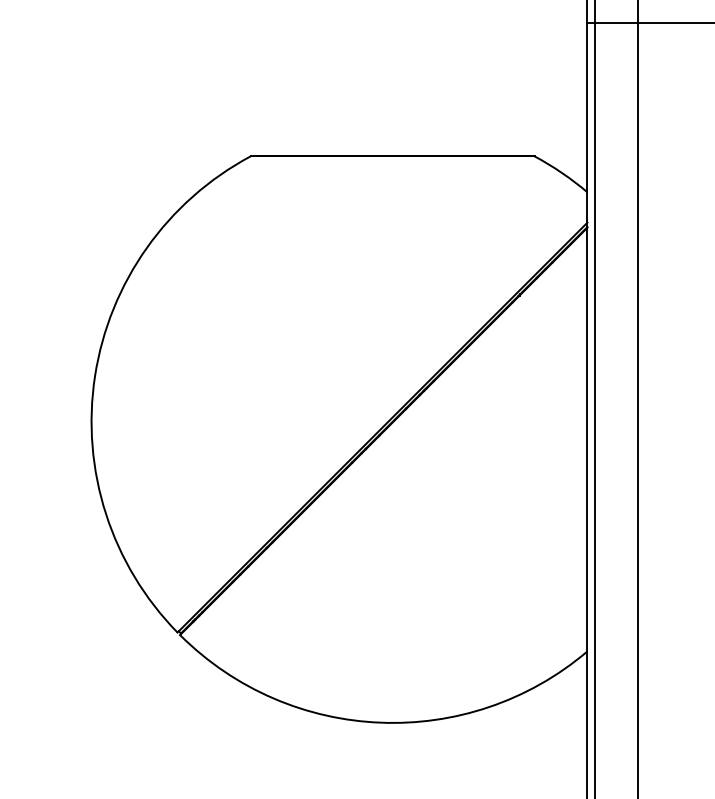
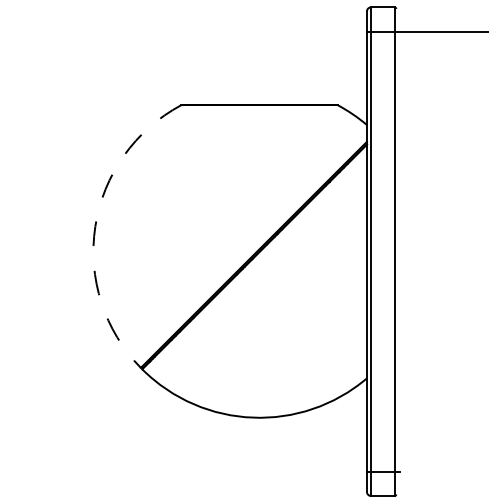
arc: (95, 376) -> (95, 226), solid -> dashed

